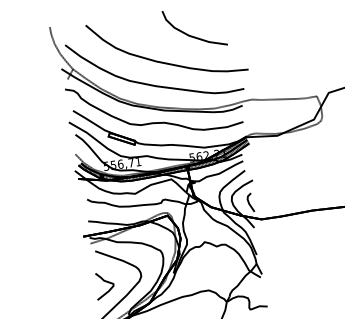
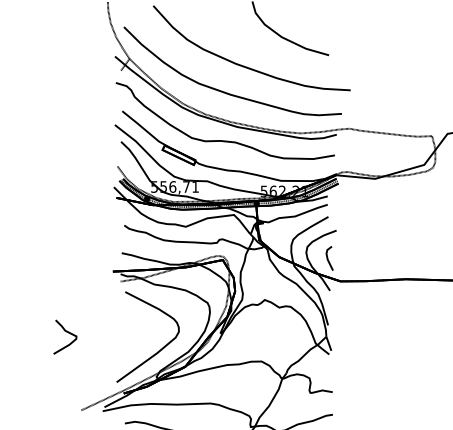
curve: (105, 281) -> (66, 332), moved

